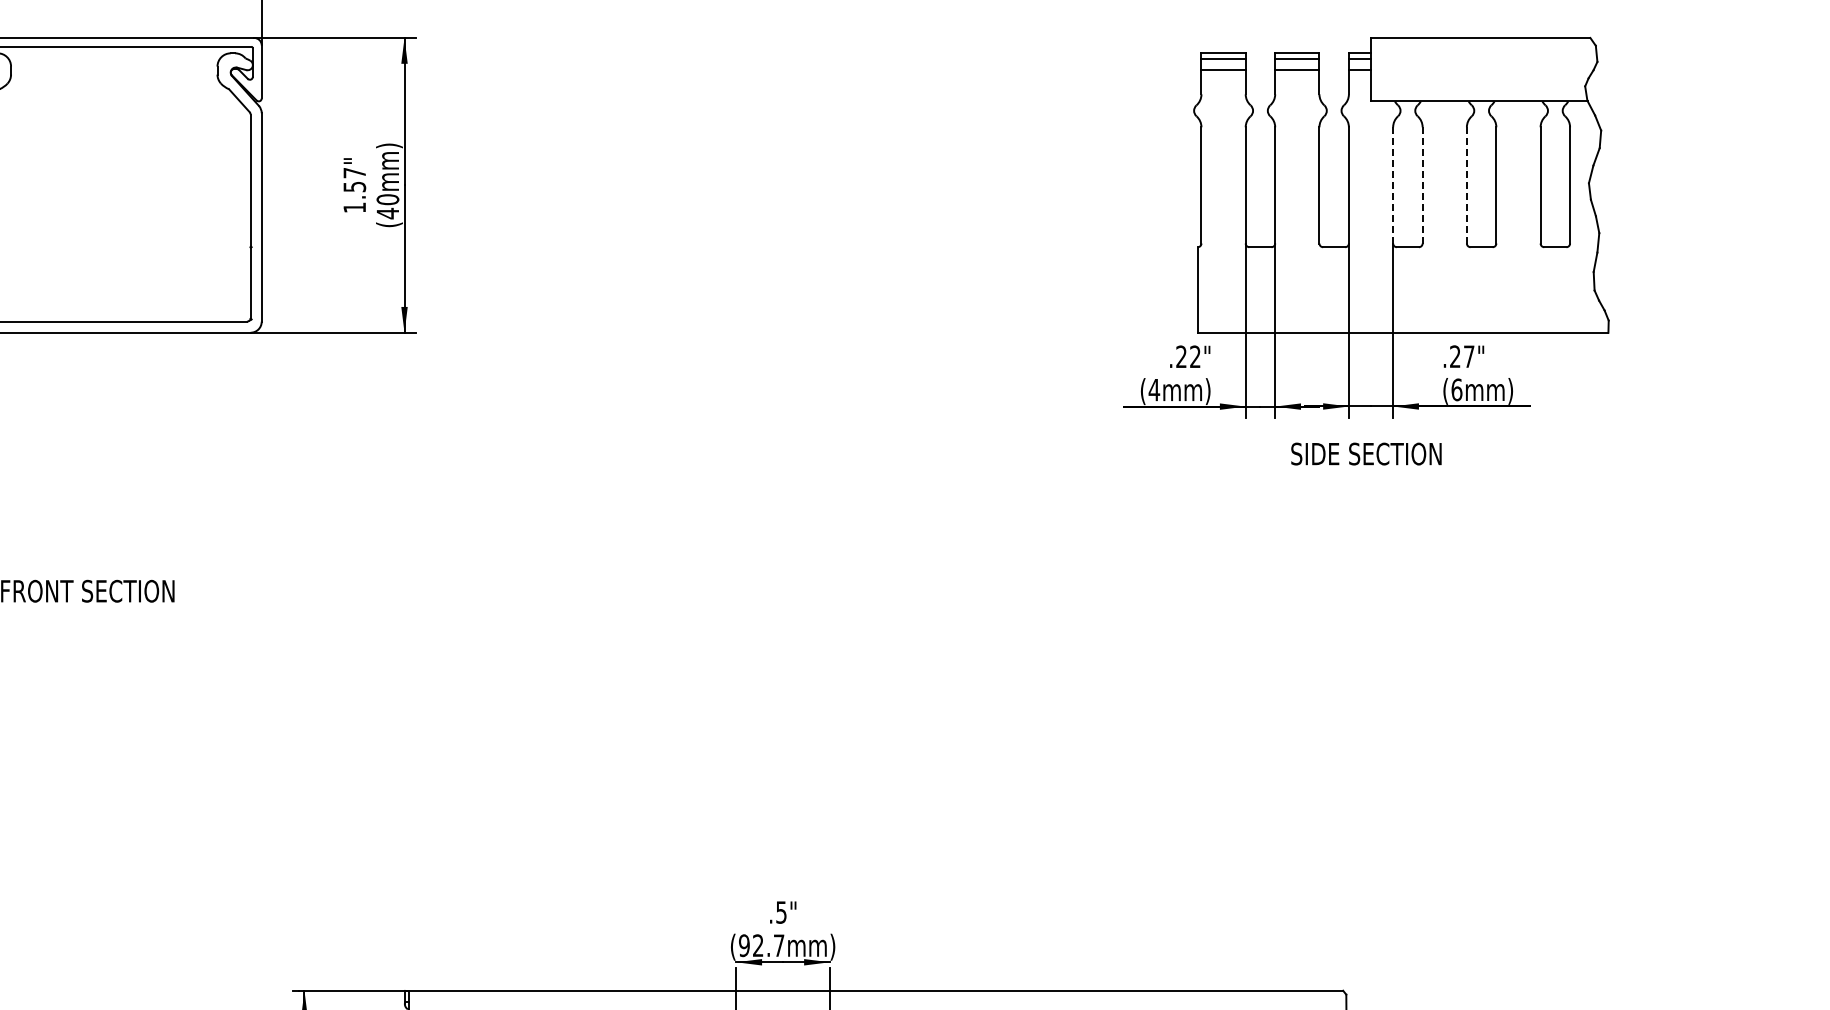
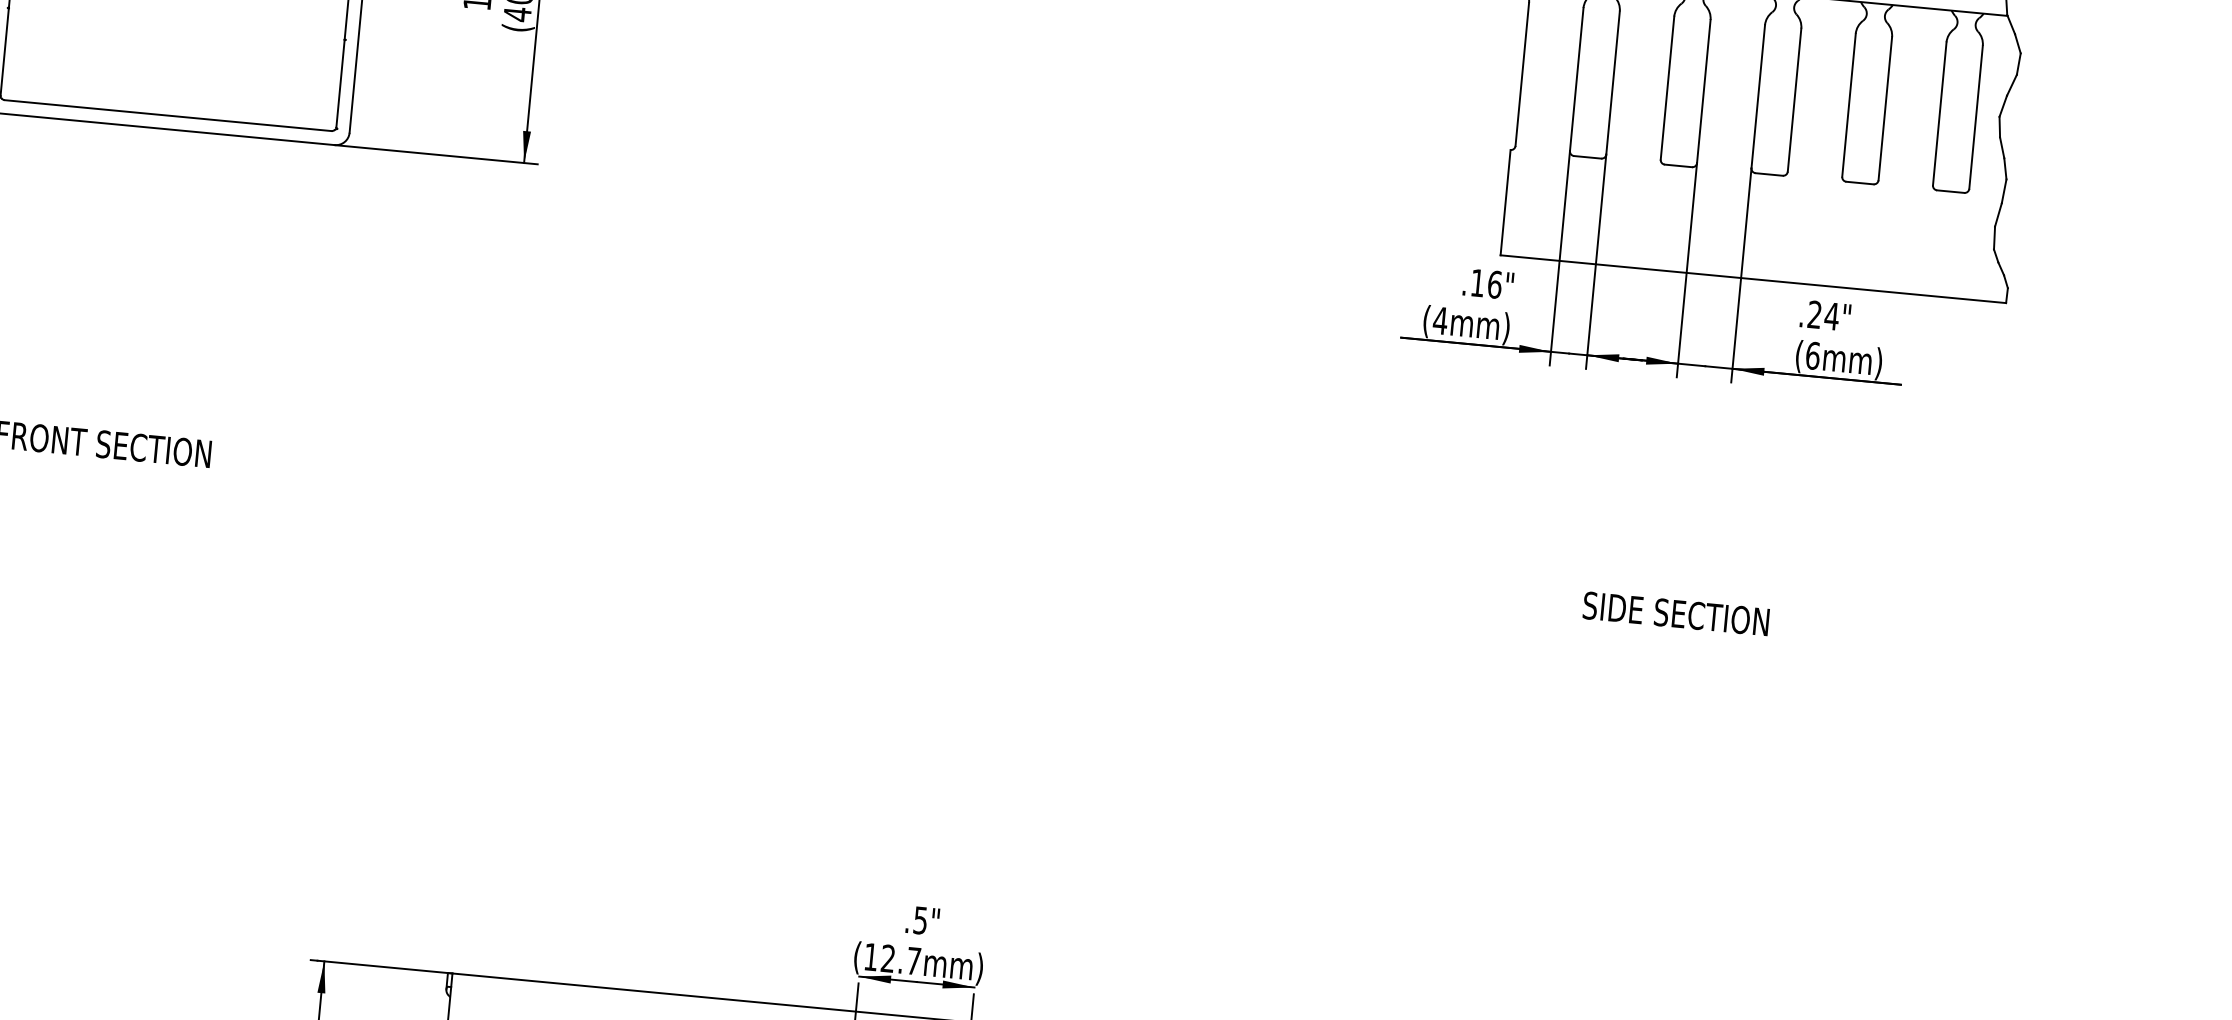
line: (1422, 184) -> (1794, 98), dashed -> solid
line: (1393, 185) -> (1758, 96), dashed -> solid
line: (1466, 185) -> (1848, 105), dashed -> solid
text: (1188, 356) -> (1486, 283), .22" -> .16"
text: (1468, 356) -> (1831, 316), .27" -> .24"
text: (1366, 453) -> (1676, 613), moved
text: (744, 945) -> (871, 956), (92.7mm) -> (12.7mm)

